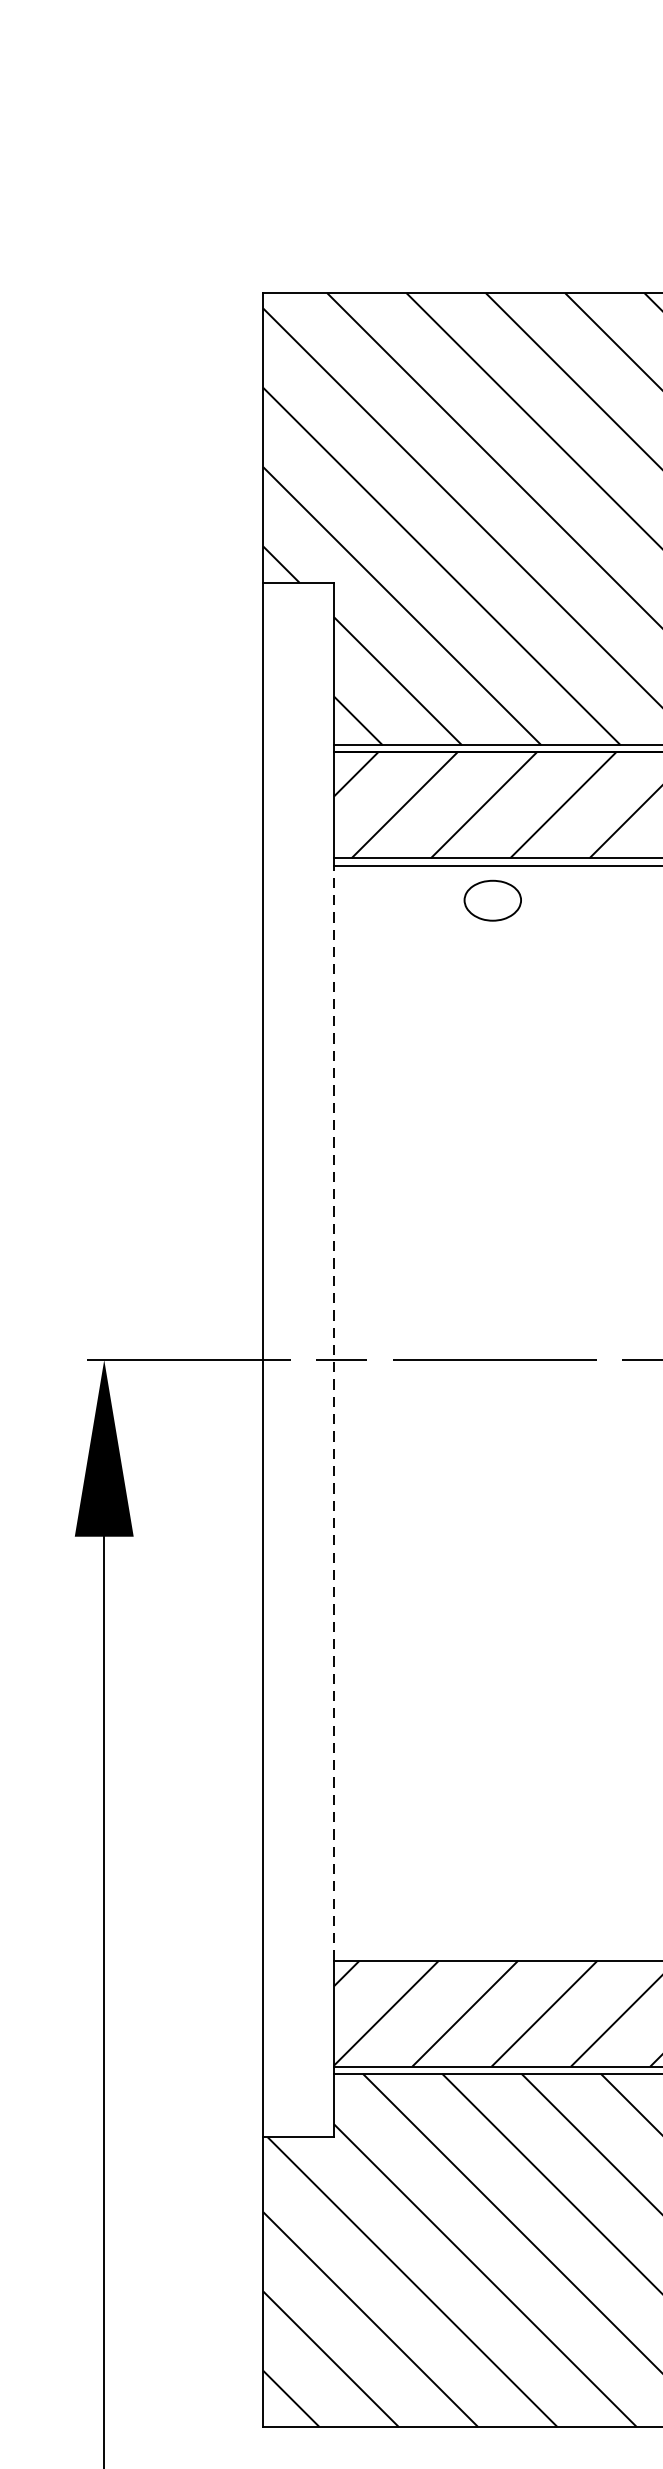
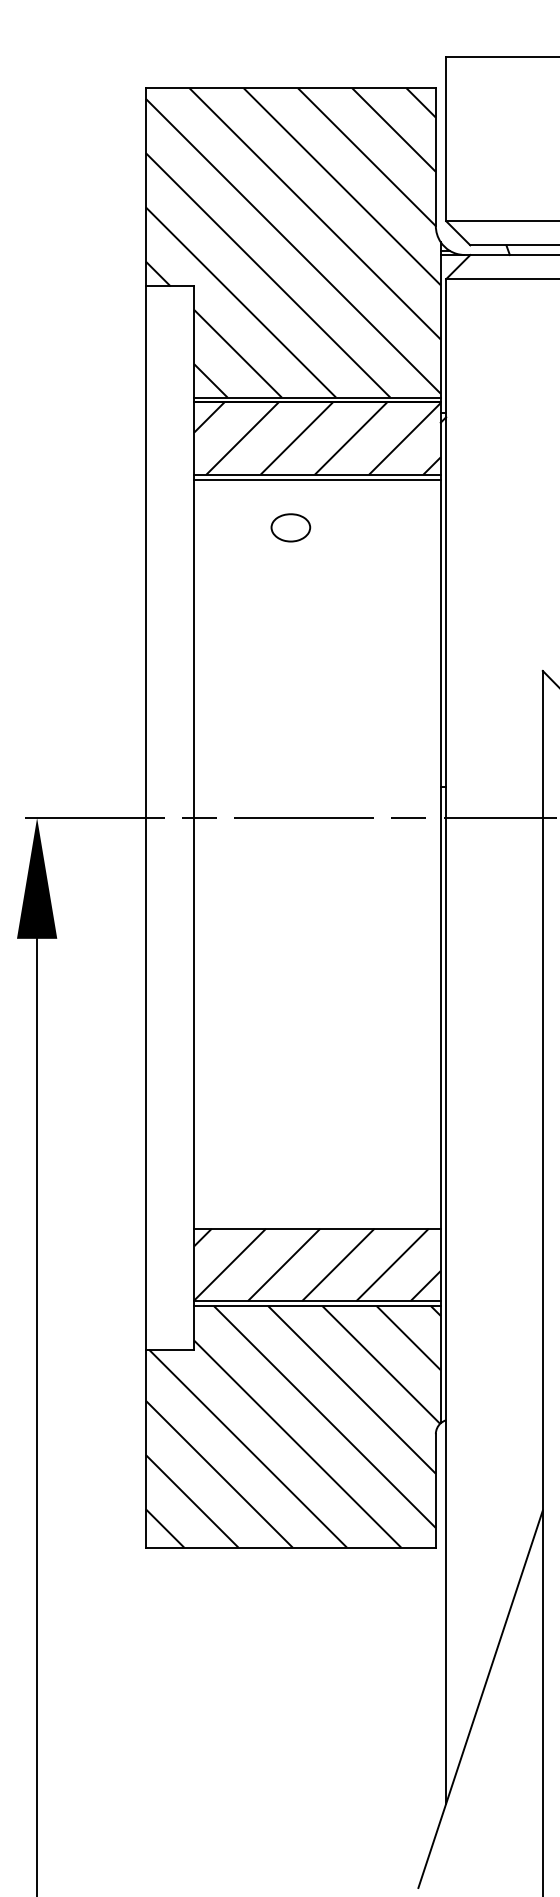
part: (492, 900) -> (290, 527), moved
line: (334, 1411) -> (194, 853), dashed -> solid

